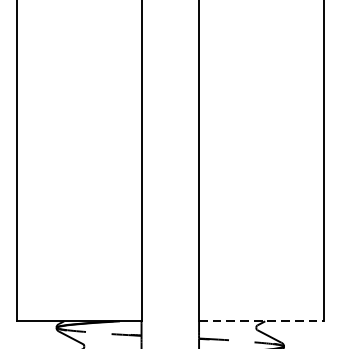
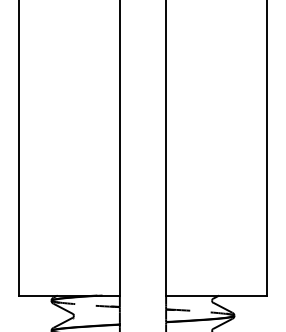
line: (261, 321) -> (216, 295), dashed -> solid

